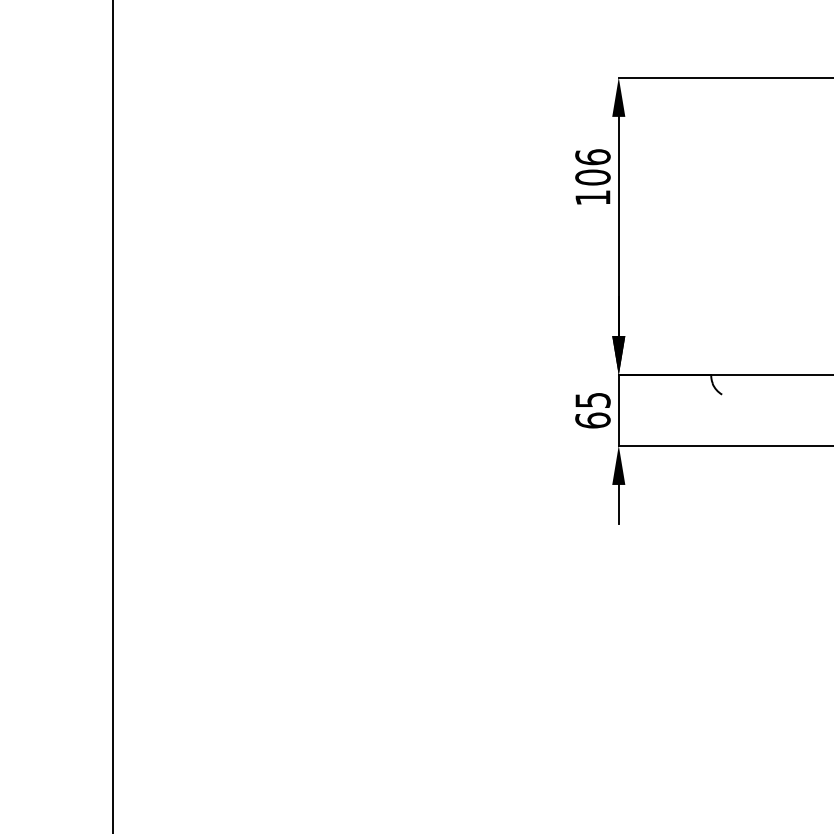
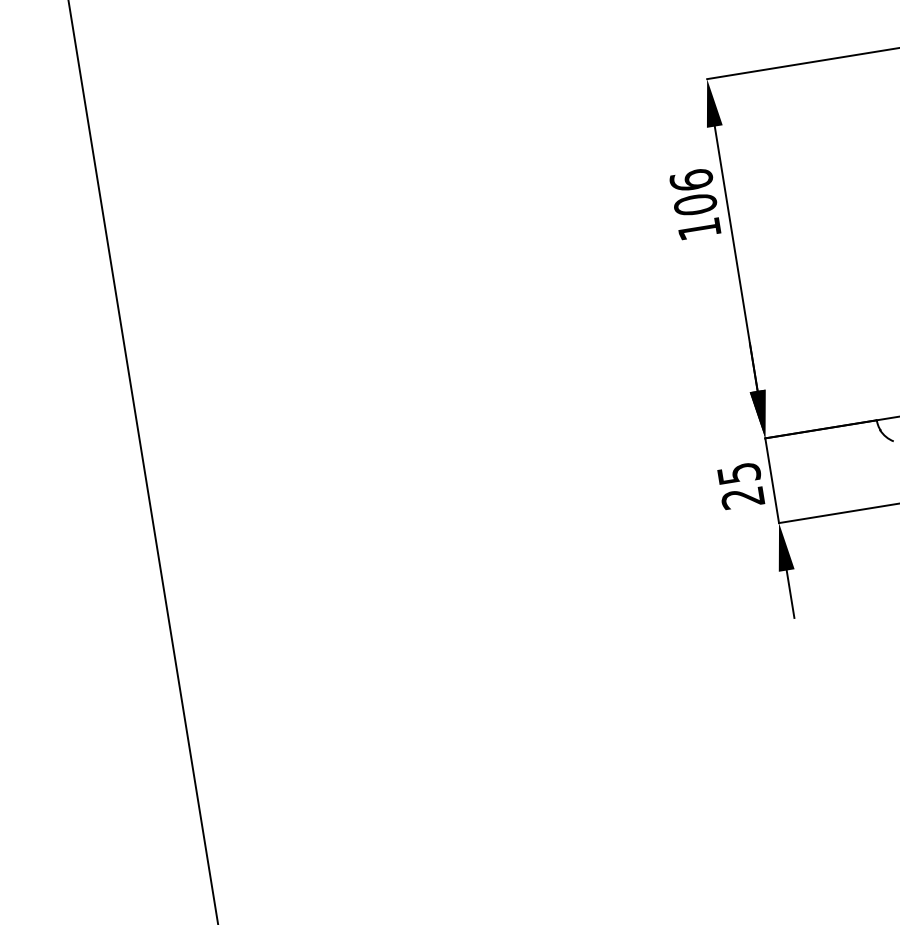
text: (592, 420) -> (742, 497), 65 -> 25

